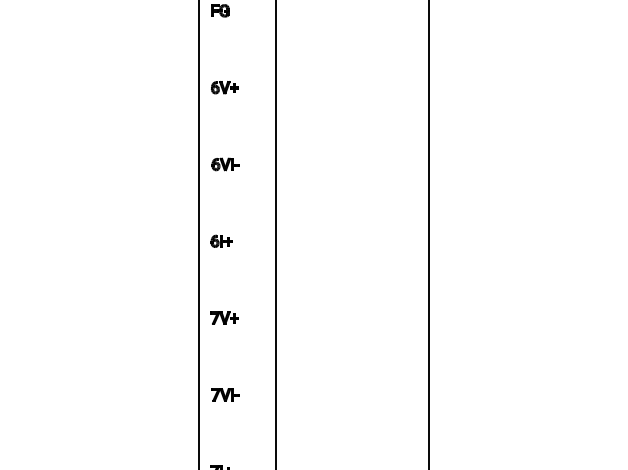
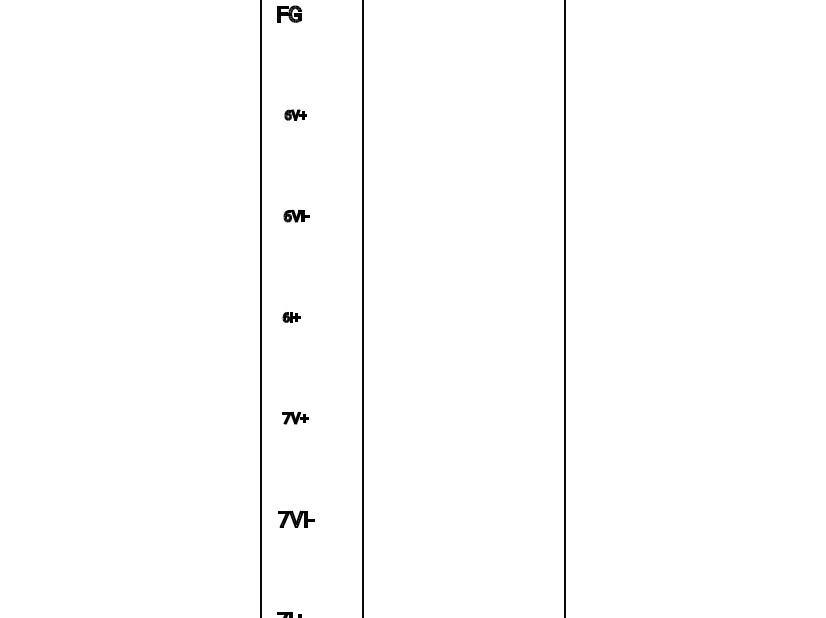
part: (224, 87) -> (295, 114), size x0.6
part: (225, 163) -> (296, 215), size x0.7
part: (221, 241) -> (291, 317), size x0.6
part: (224, 317) -> (295, 417), size x0.7

